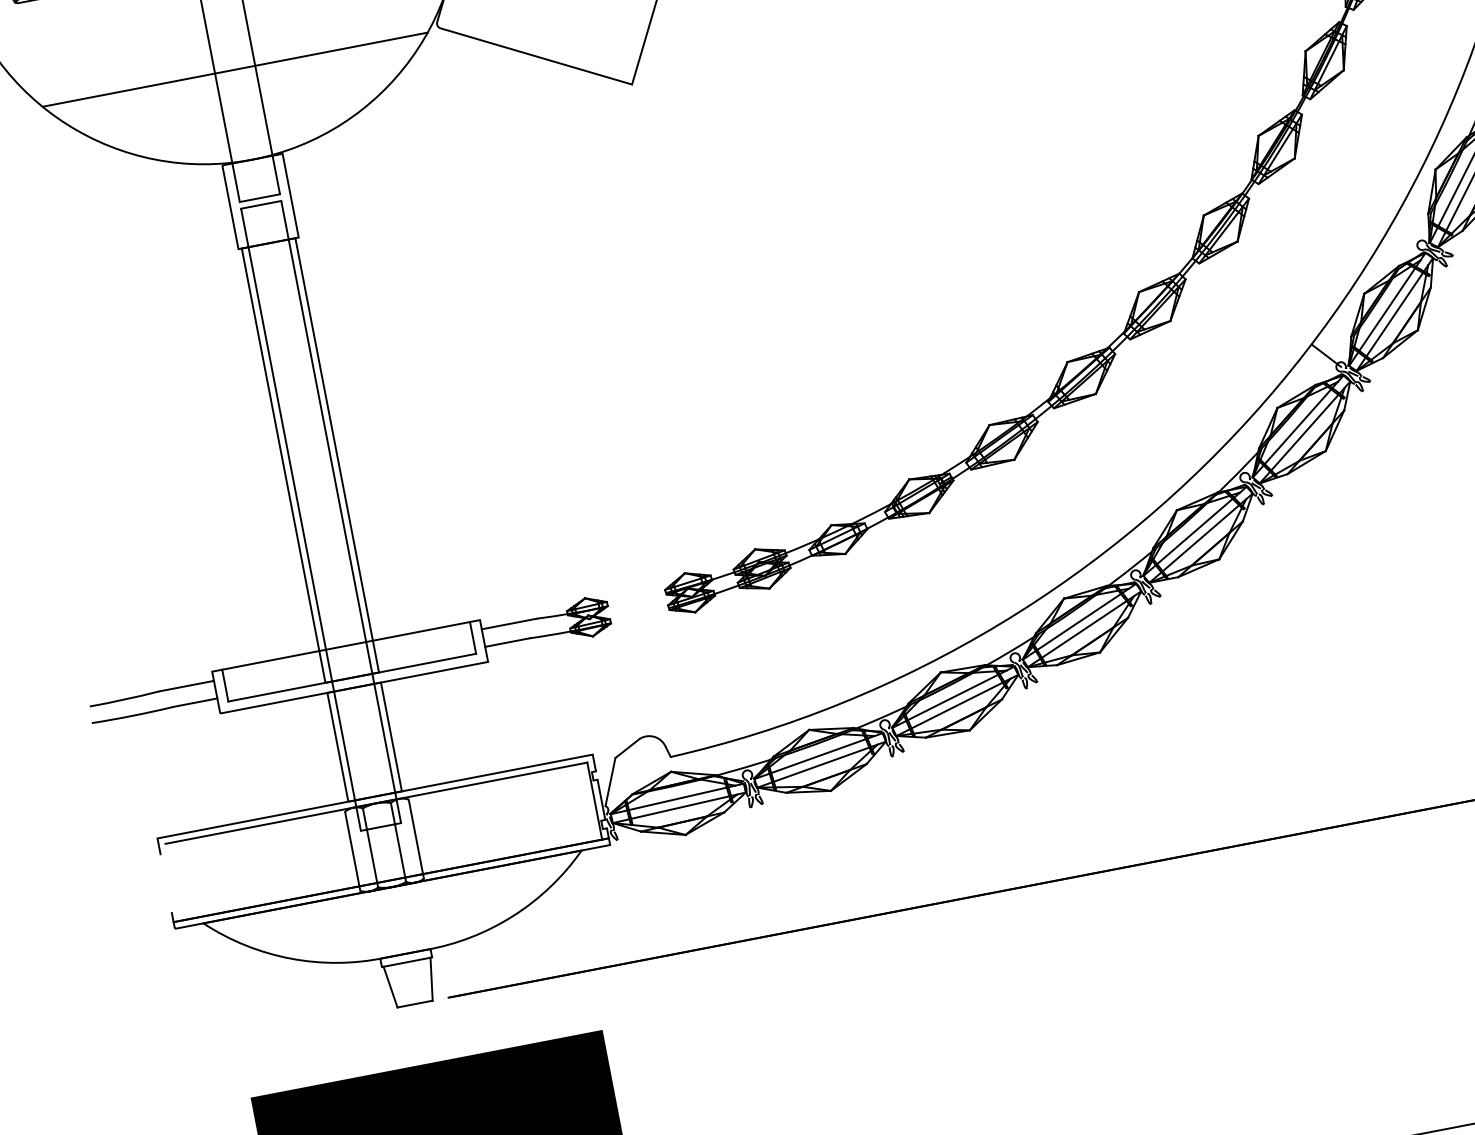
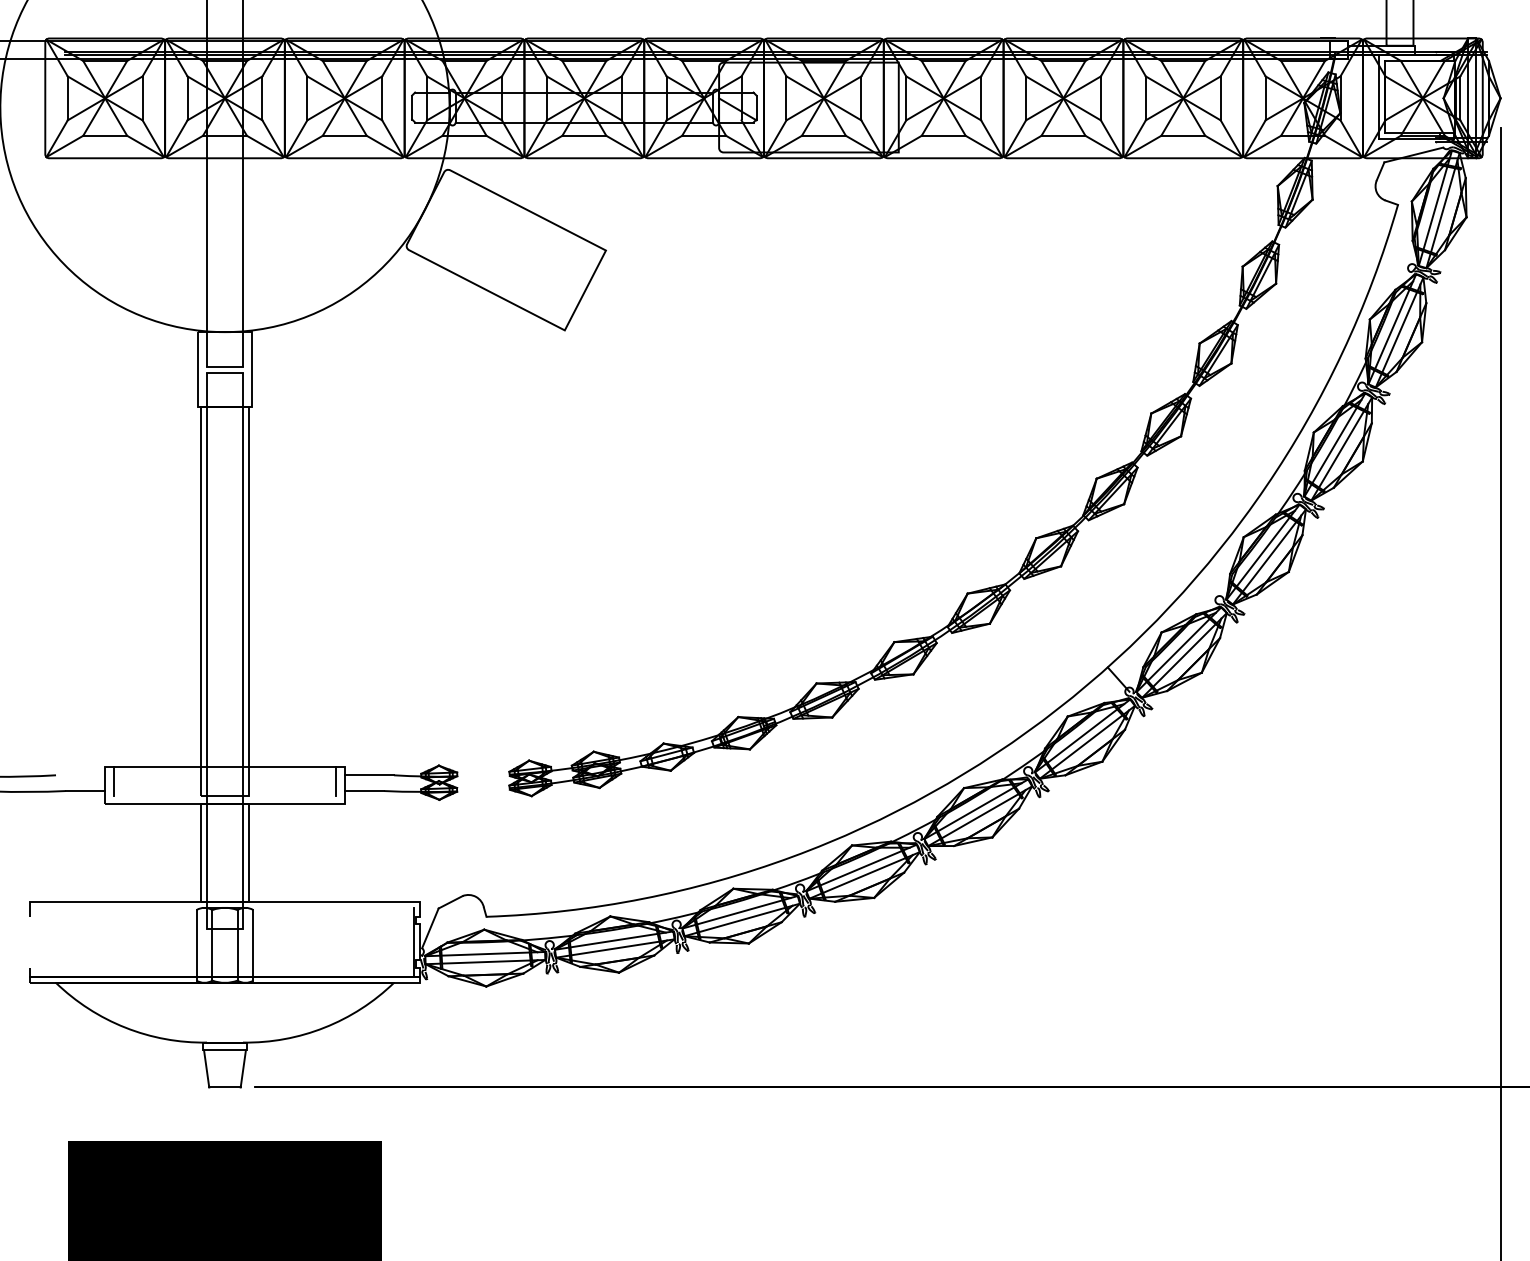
line: (234, 69) -> (224, 251), removed
line: (351, 677) -> (224, 795), removed
line: (186, 686) -> (80, 775), removed
line: (375, 802) -> (224, 907), removed

